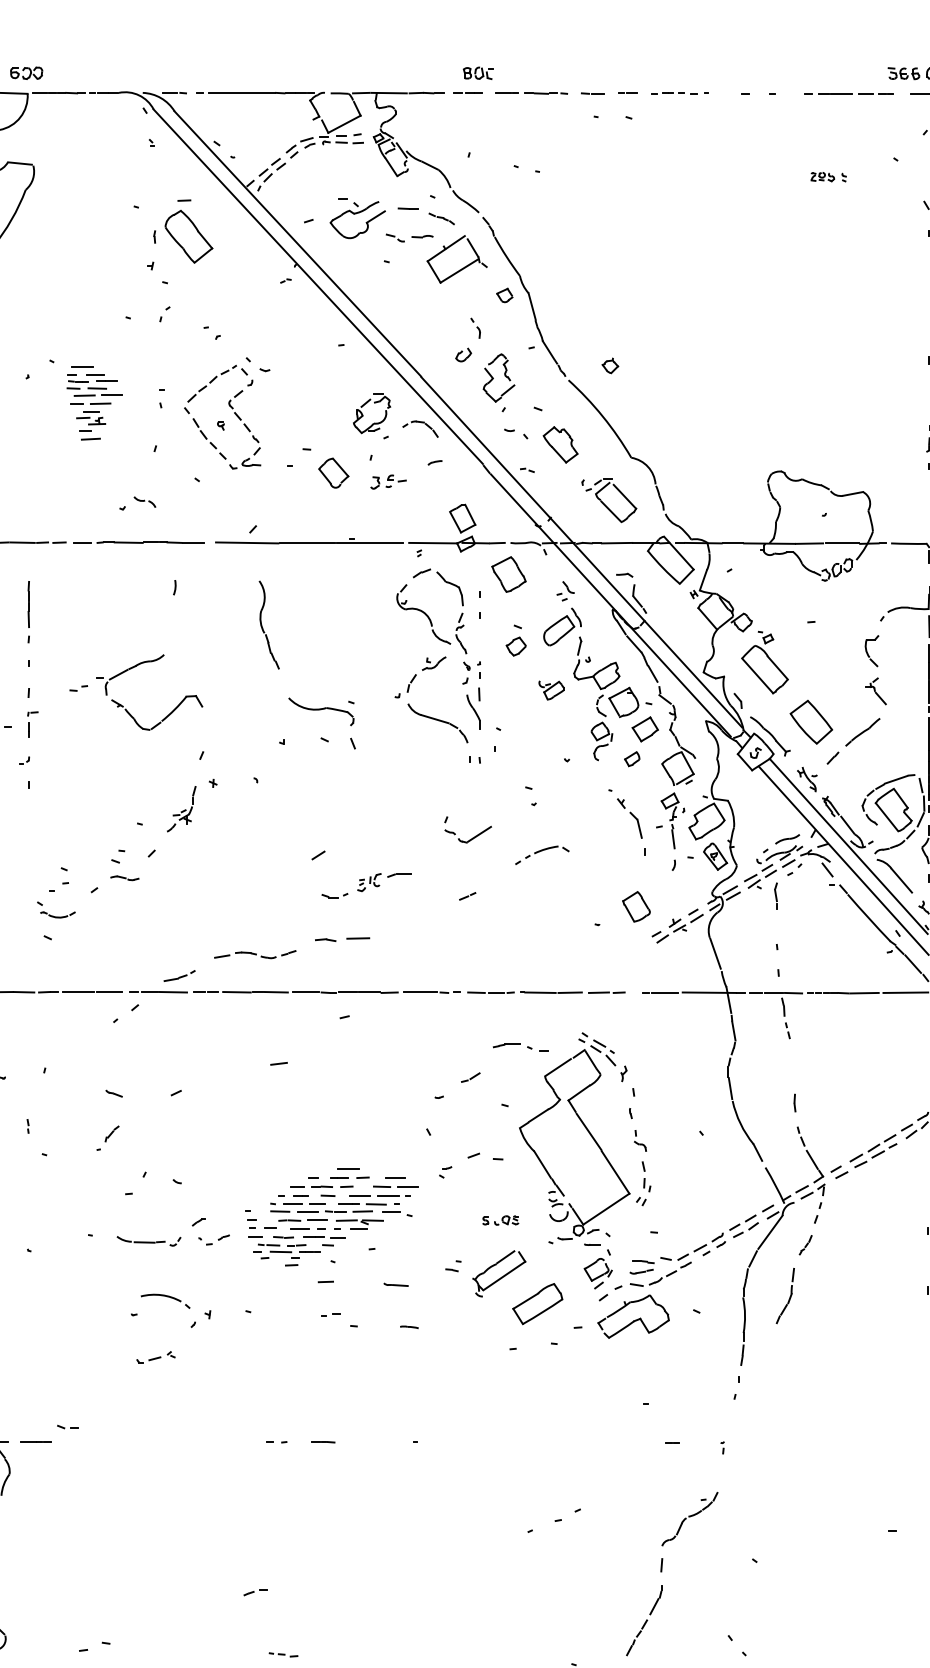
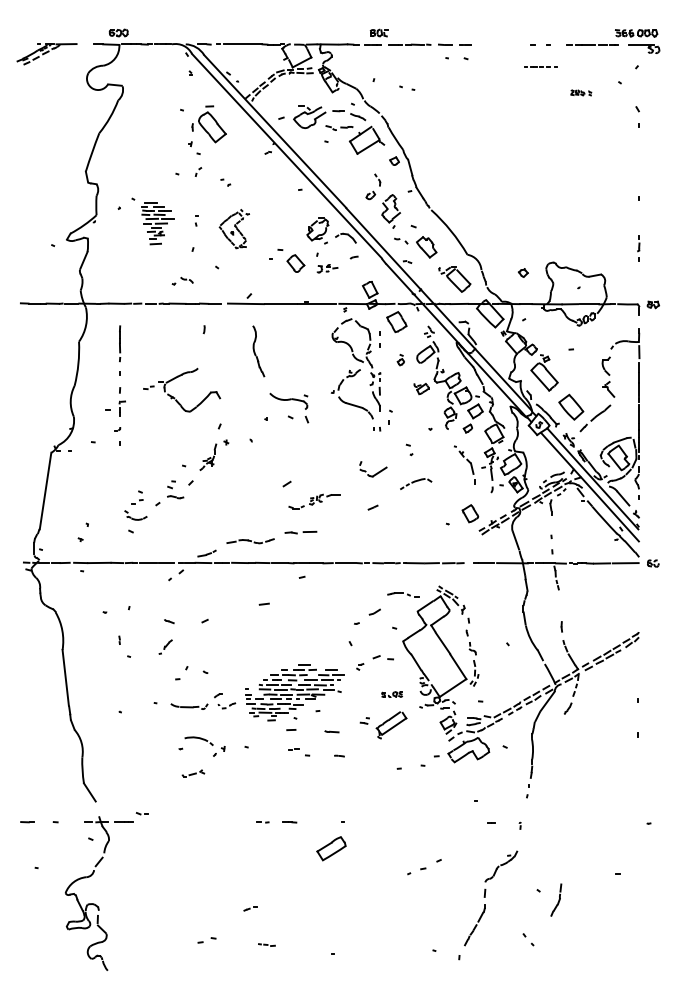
line: (679, 93) -> (540, 66), moved
part: (608, 365) -> (522, 272), moved
part: (227, 412) -> (234, 228), size x0.6
part: (515, 639) -> (400, 359), size x0.6
part: (785, 1294) -> (556, 899), moved
part: (537, 1303) -> (331, 848), moved
part: (567, 1515) -> (430, 864), size x1.4
part: (93, 1646) -> (206, 940), moved

